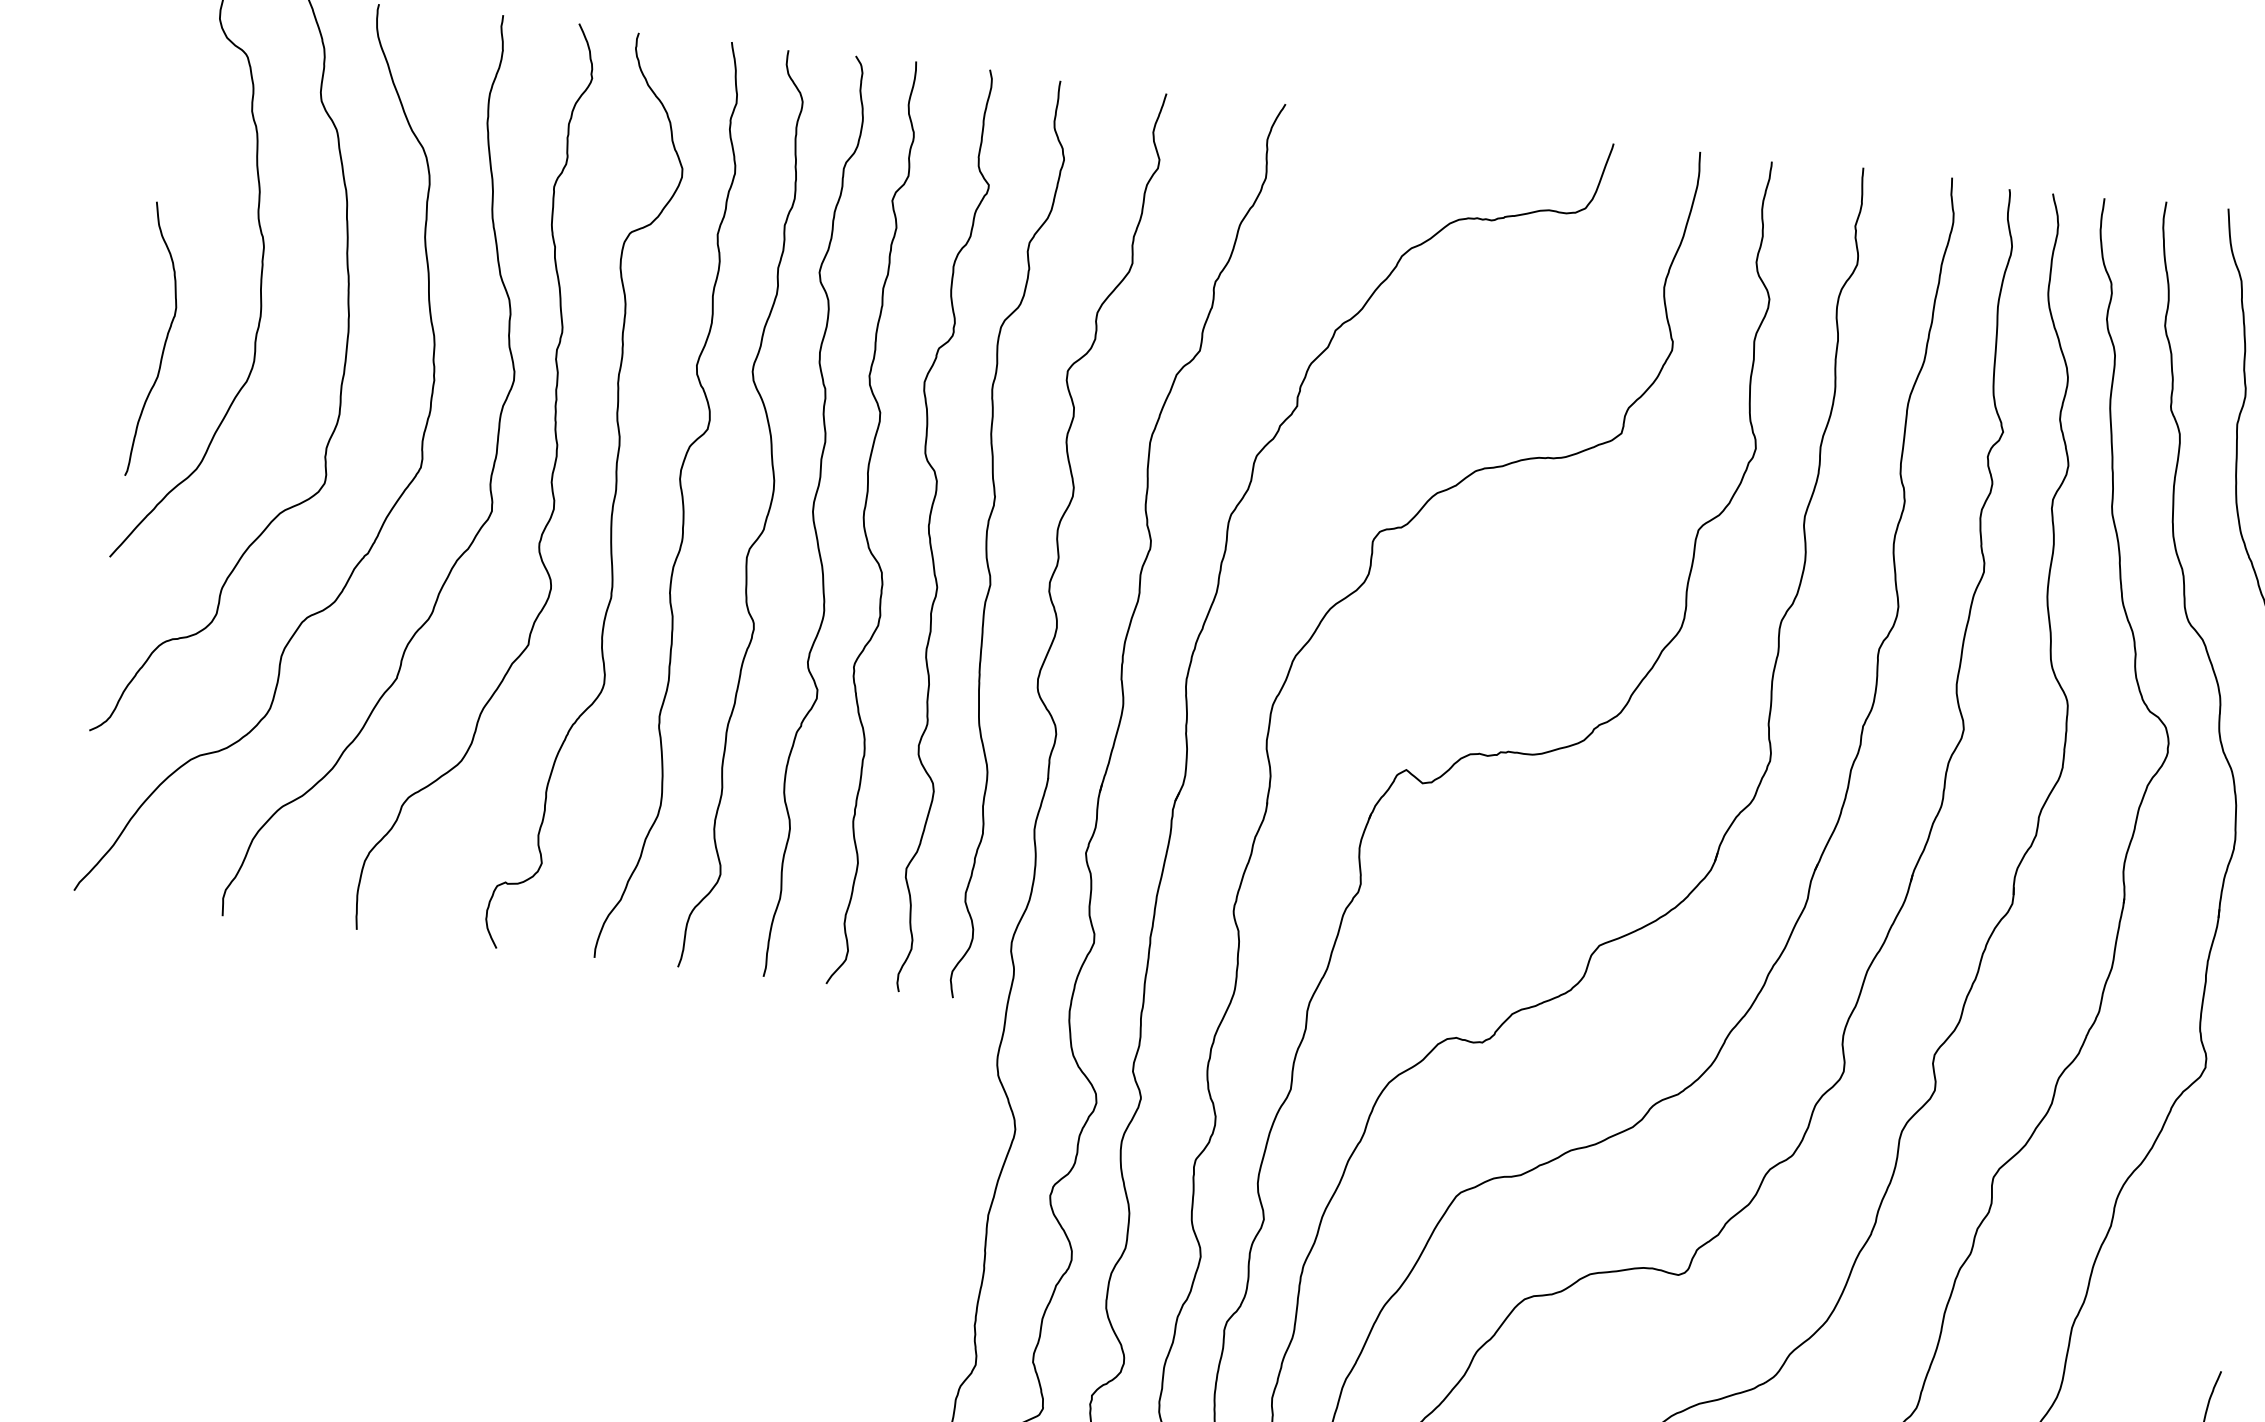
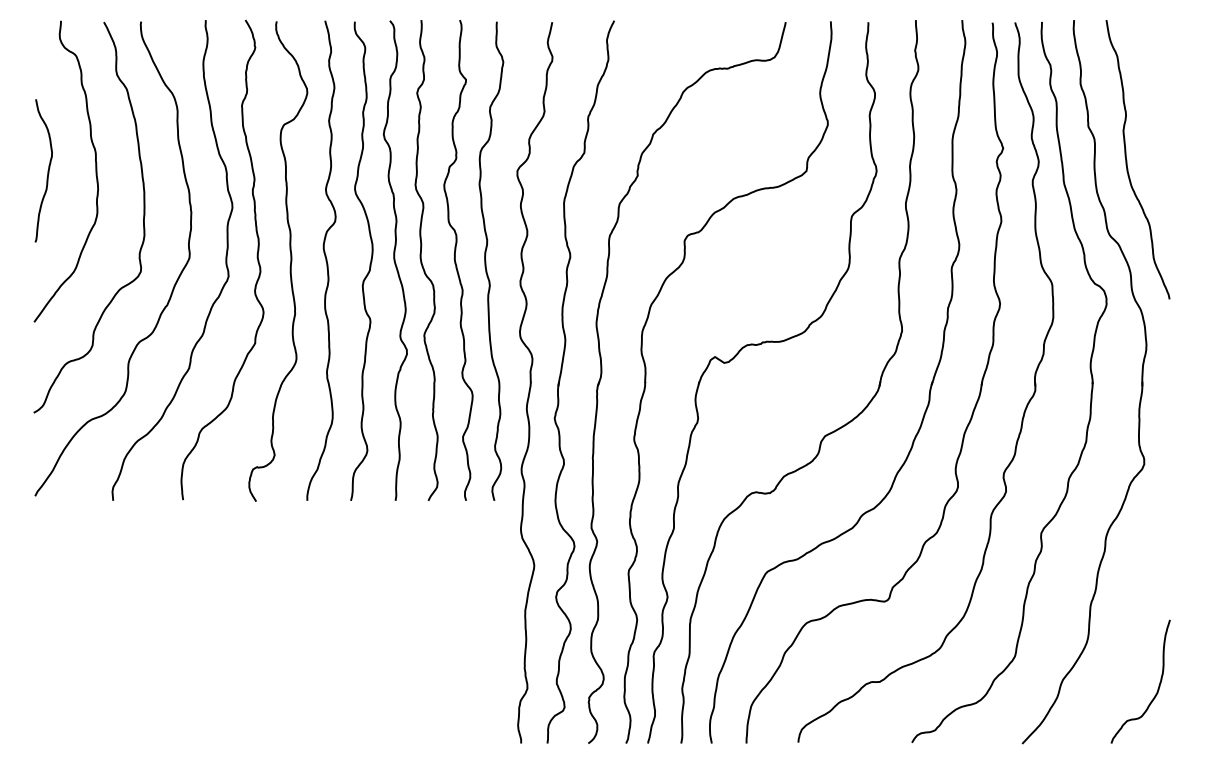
curve: (163, 340) -> (47, 170), moved

